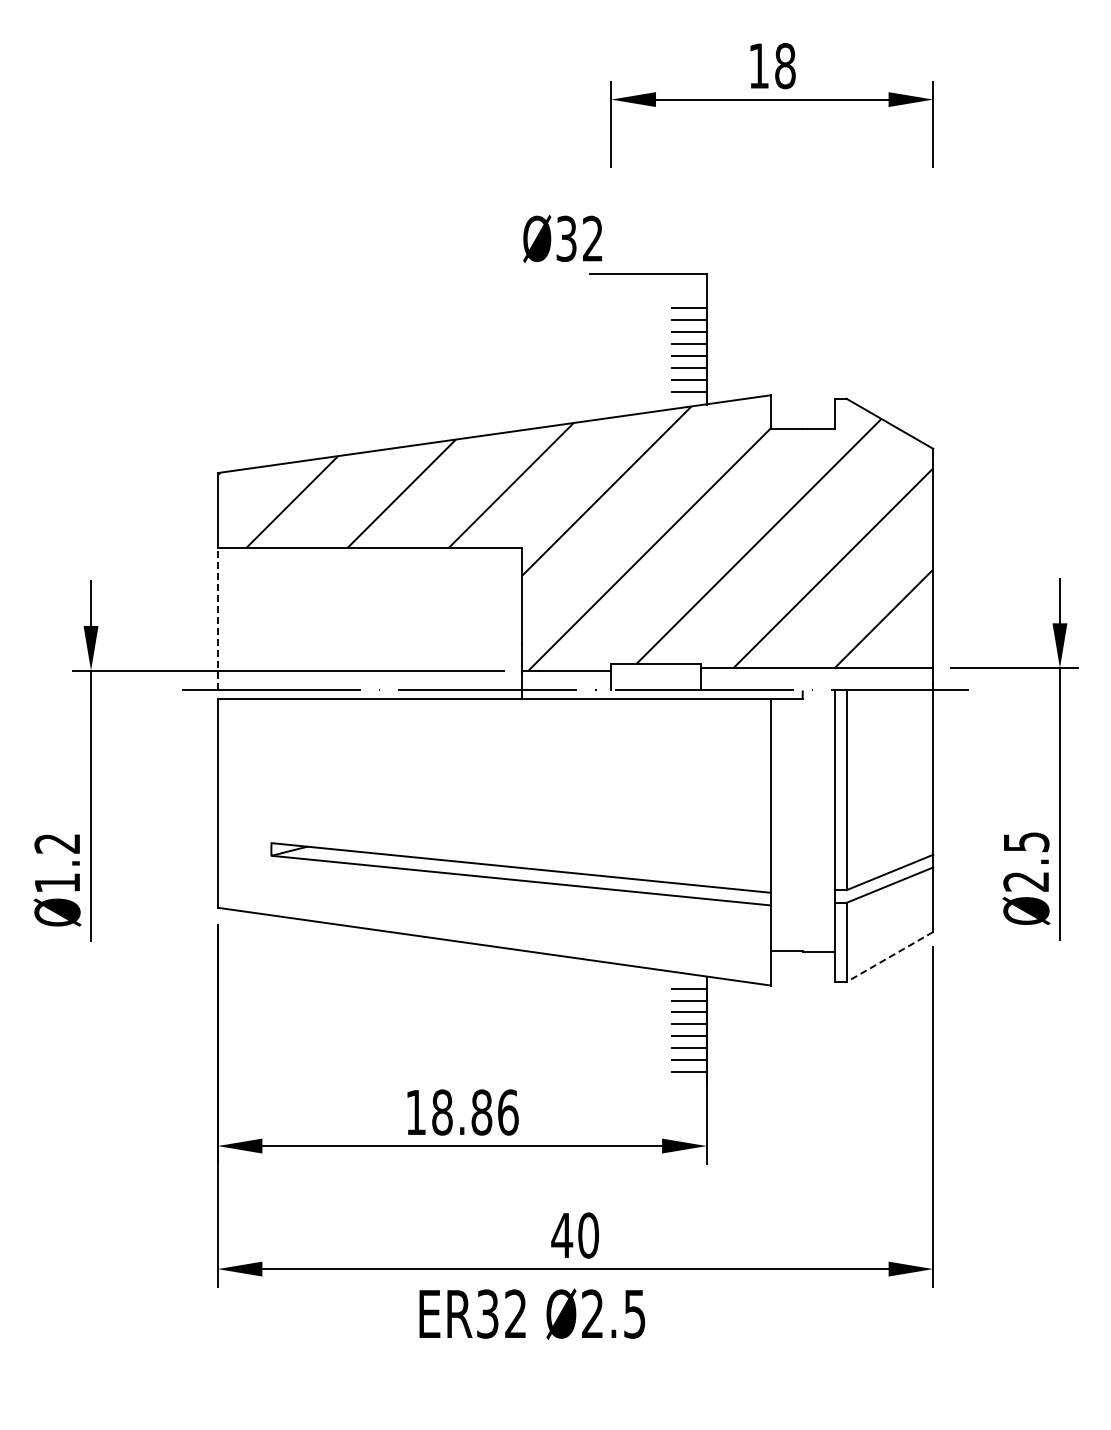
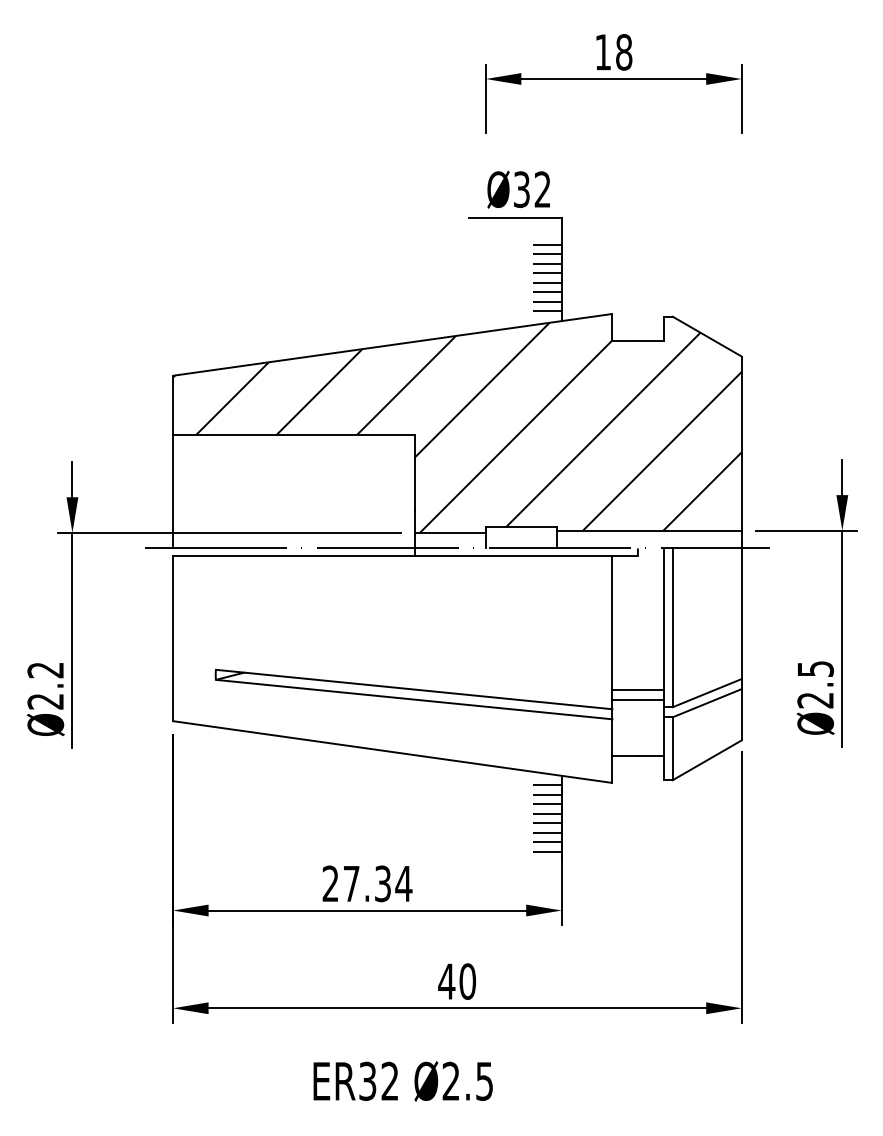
text: (562, 238) -> (518, 189), moved
line: (217, 618) -> (172, 491), dashed -> solid
line: (802, 868) -> (637, 689), added
line: (802, 881) -> (637, 700), added
text: (56, 883) -> (44, 701), Ø1.2 -> Ø2.2
line: (889, 957) -> (706, 760), dashed -> solid
text: (462, 1112) -> (367, 883), 18.86 -> 27.34
text: (532, 1313) -> (403, 1080), moved

